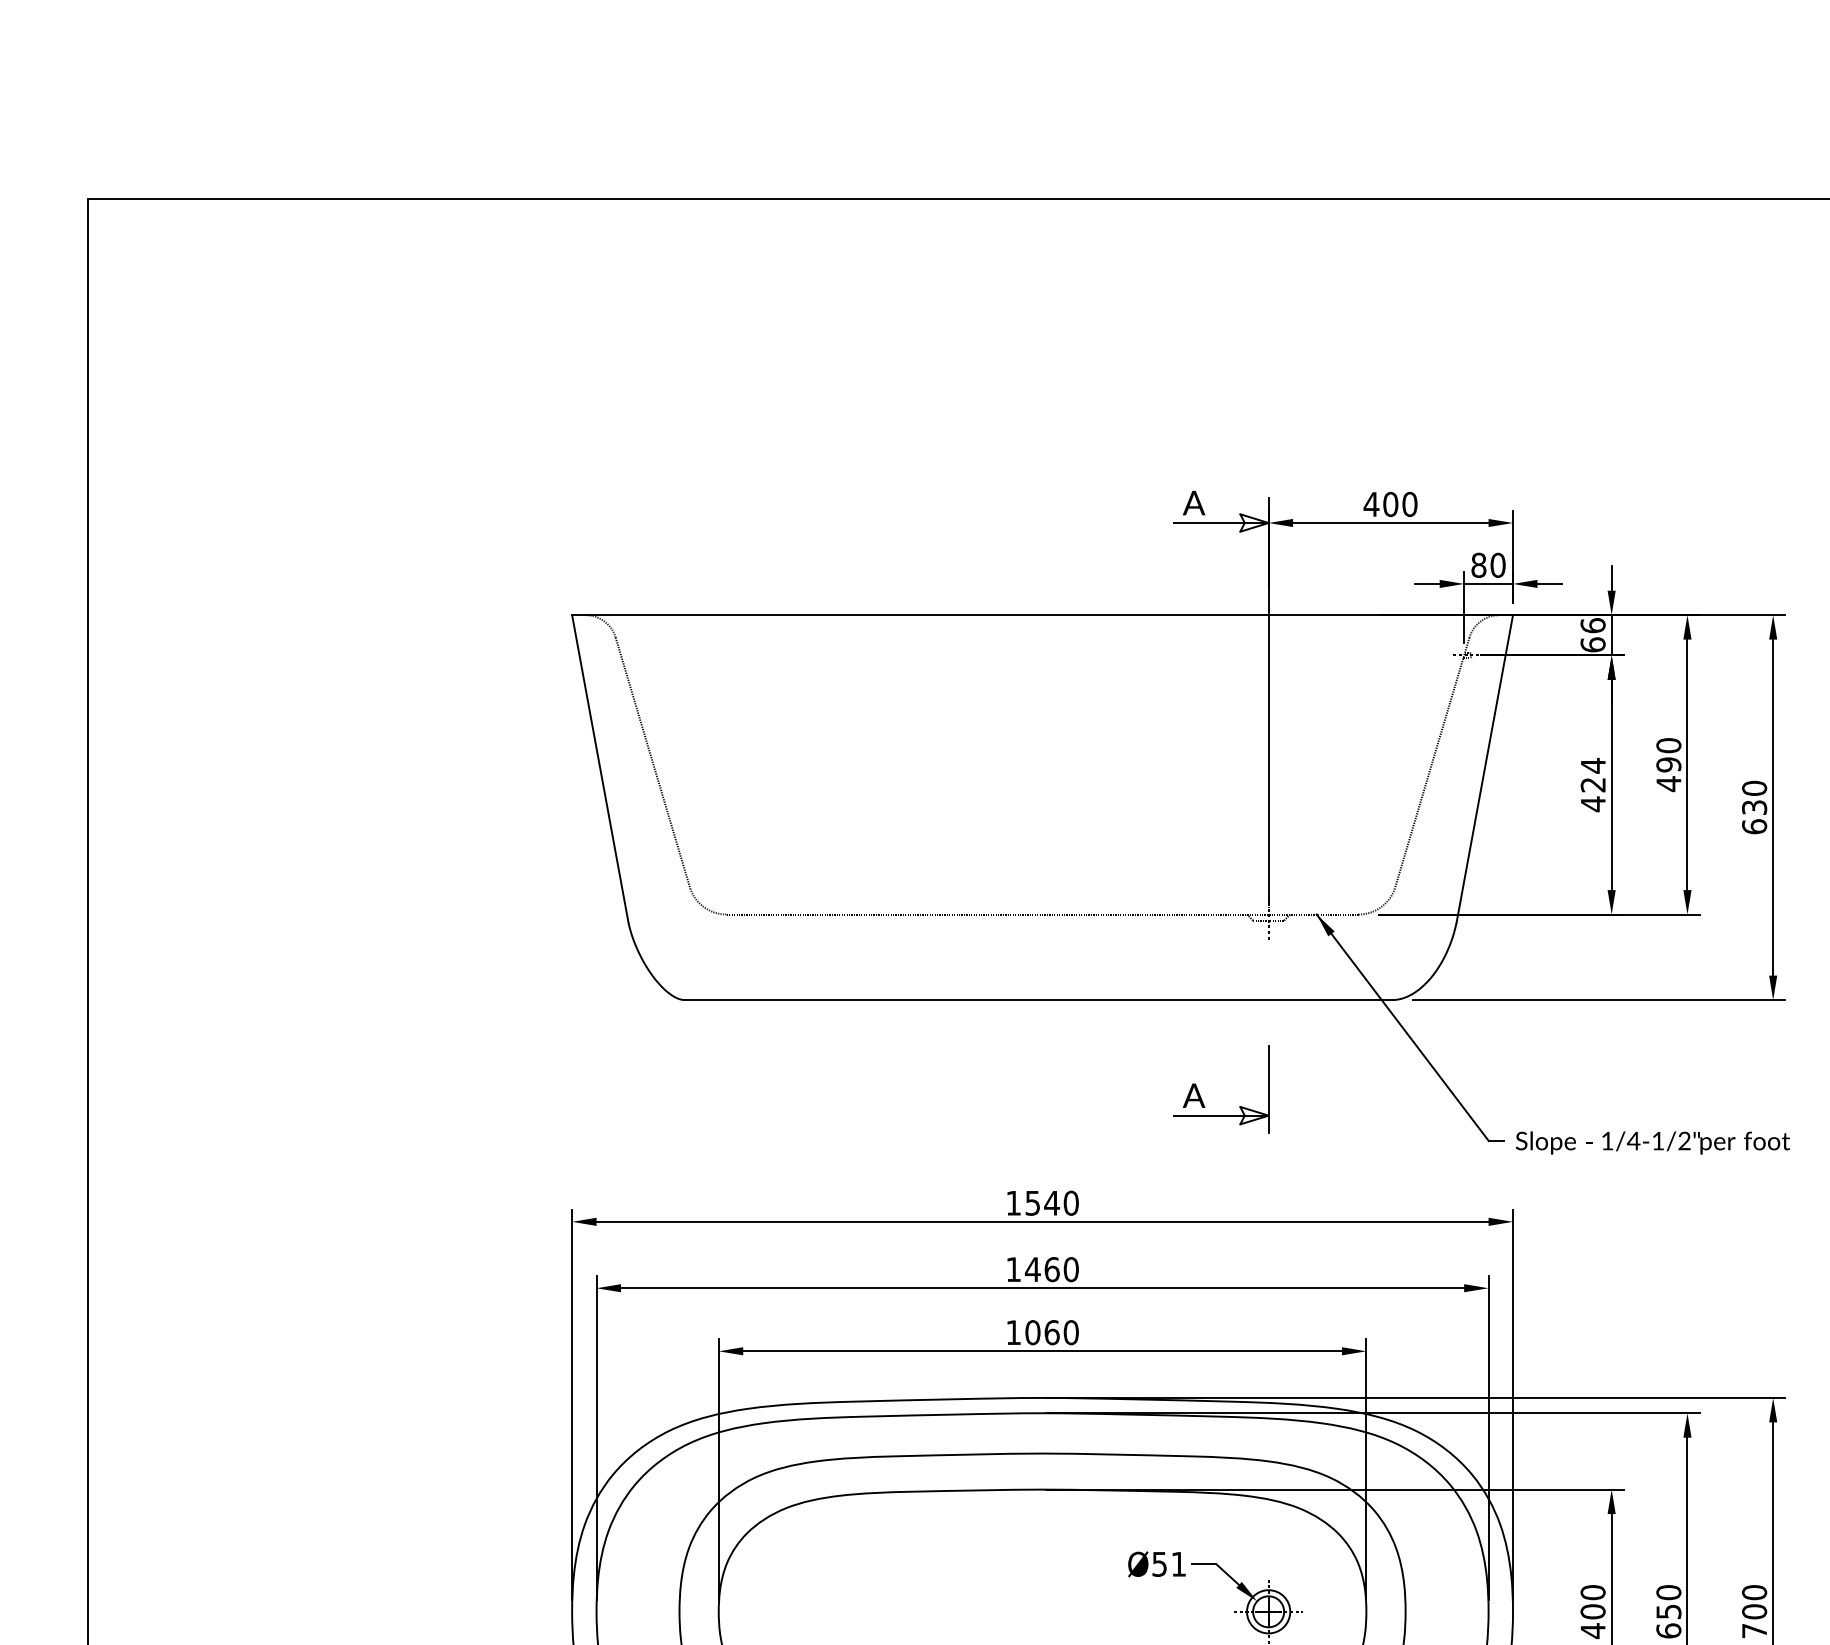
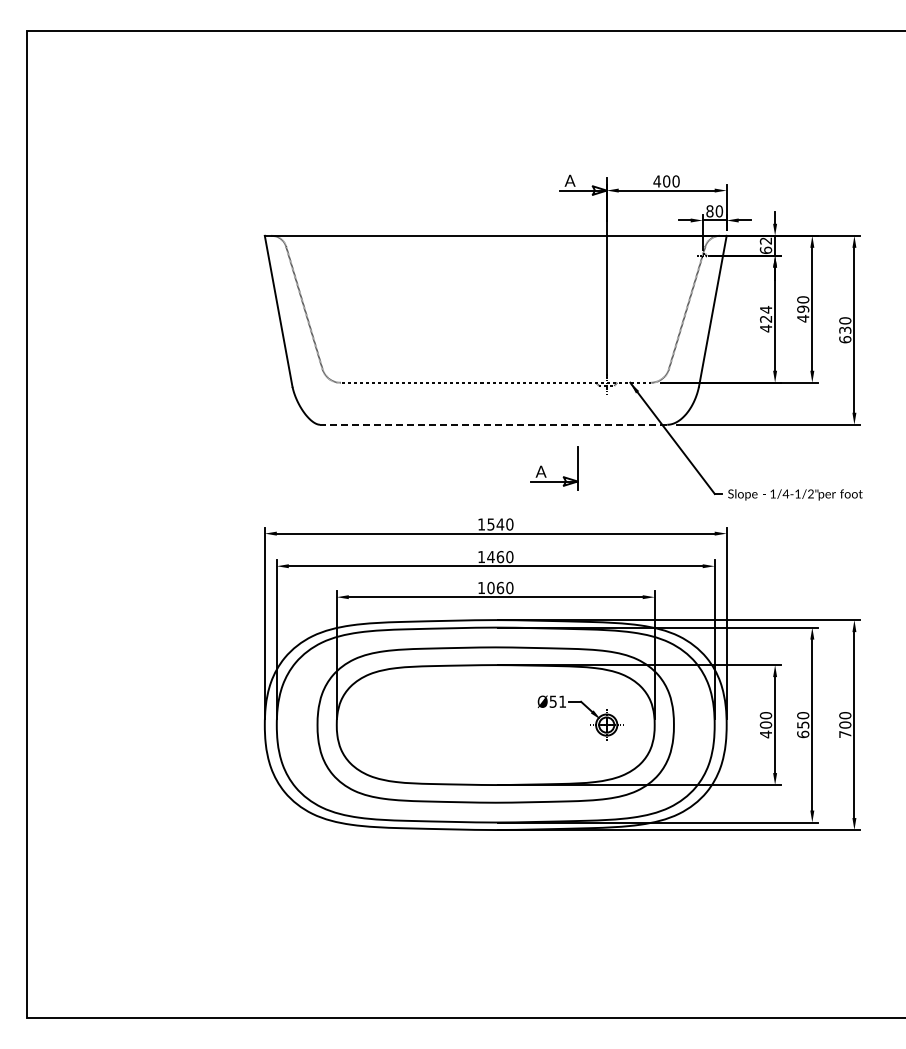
text: (1592, 624) -> (765, 240), 66 -> 62
line: (1037, 999) -> (493, 424), solid -> dashed
part: (1200, 1095) -> (544, 471), moved

